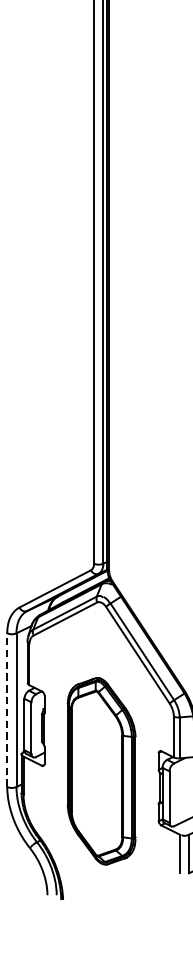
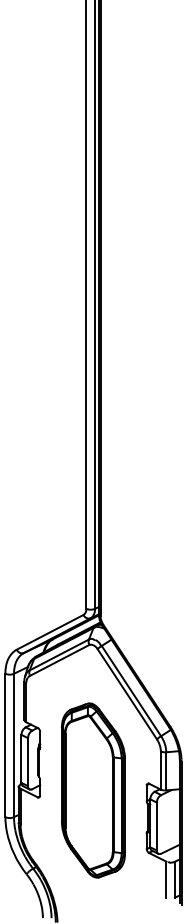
line: (7, 710) -> (5, 745), dashed -> solid
part: (101, 771) -> (93, 790), moved

